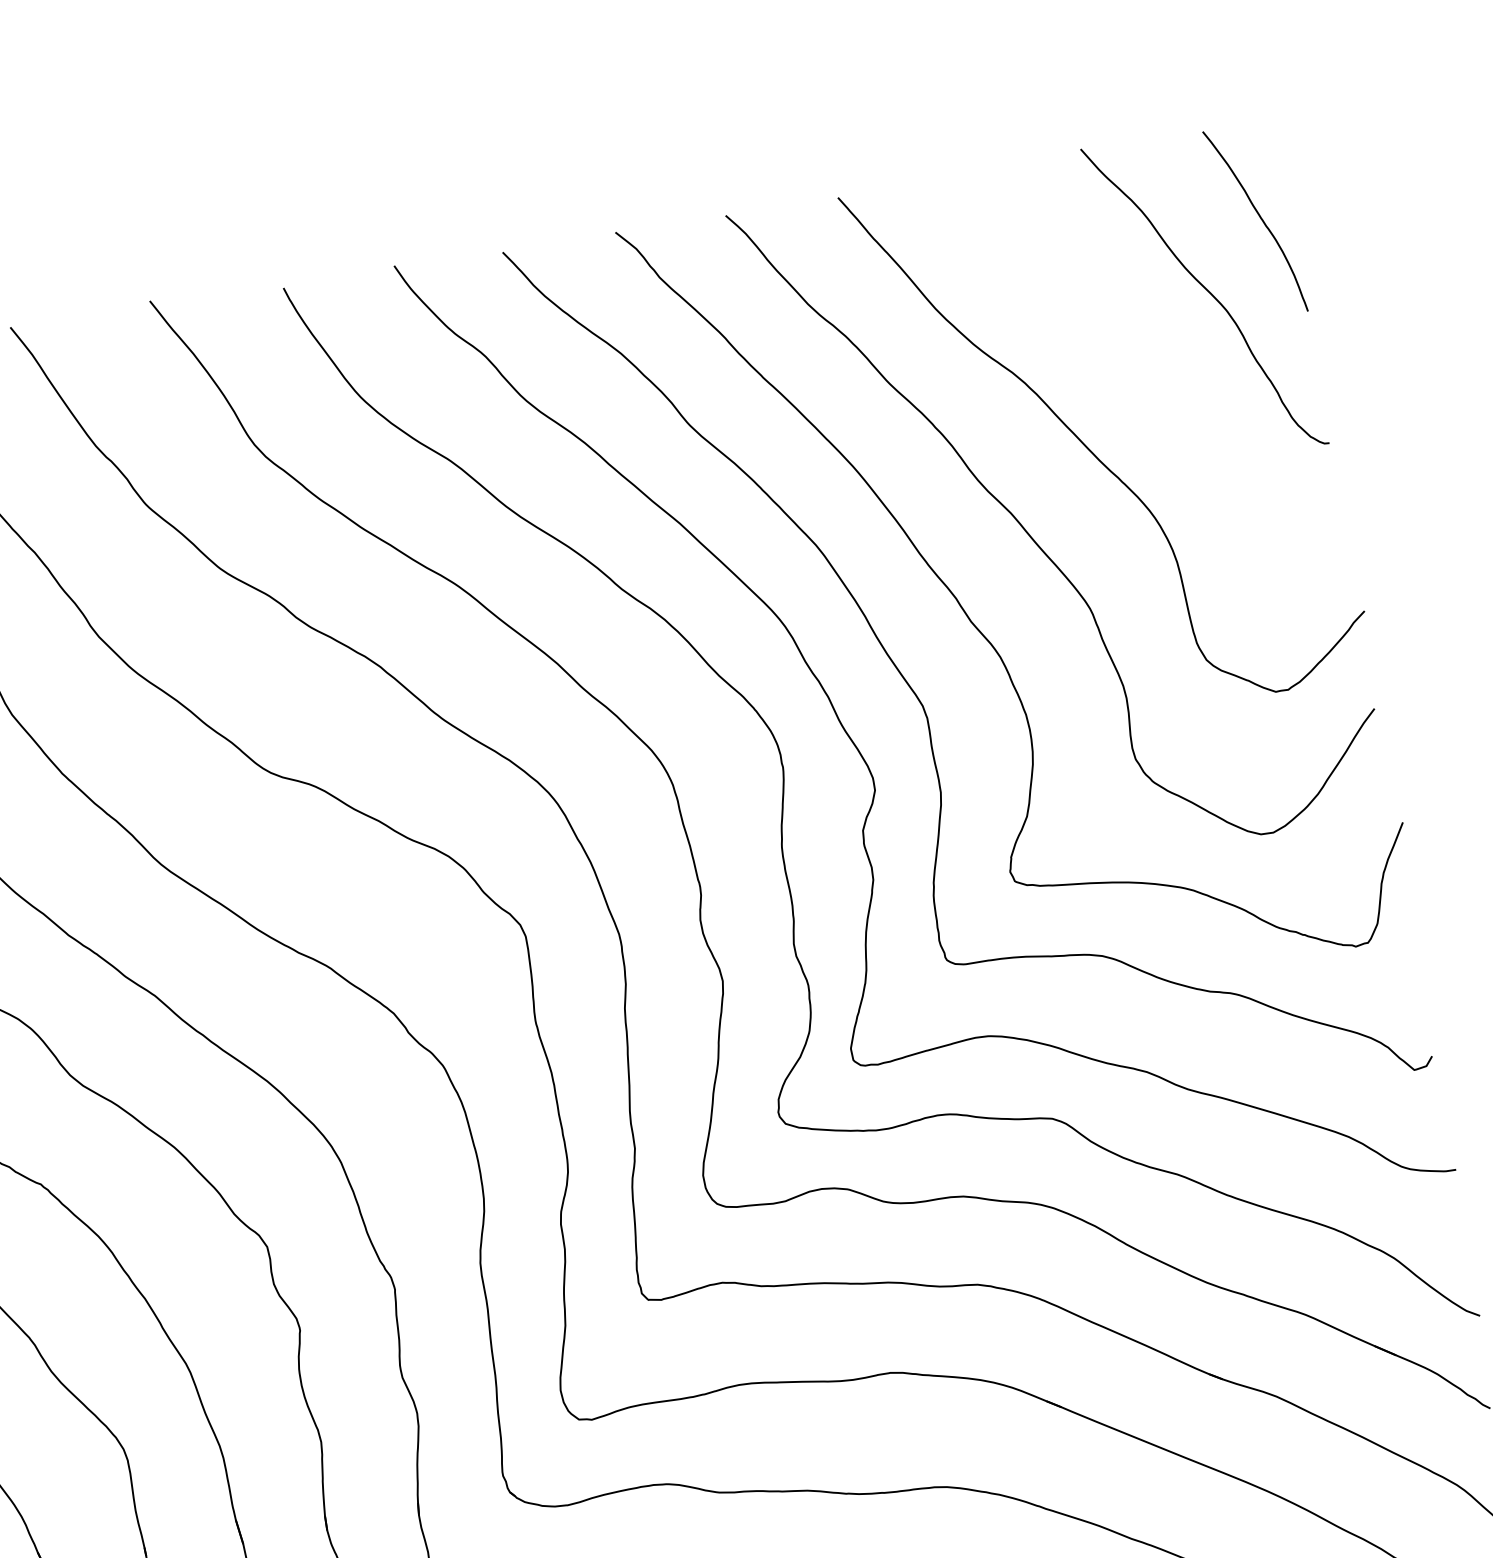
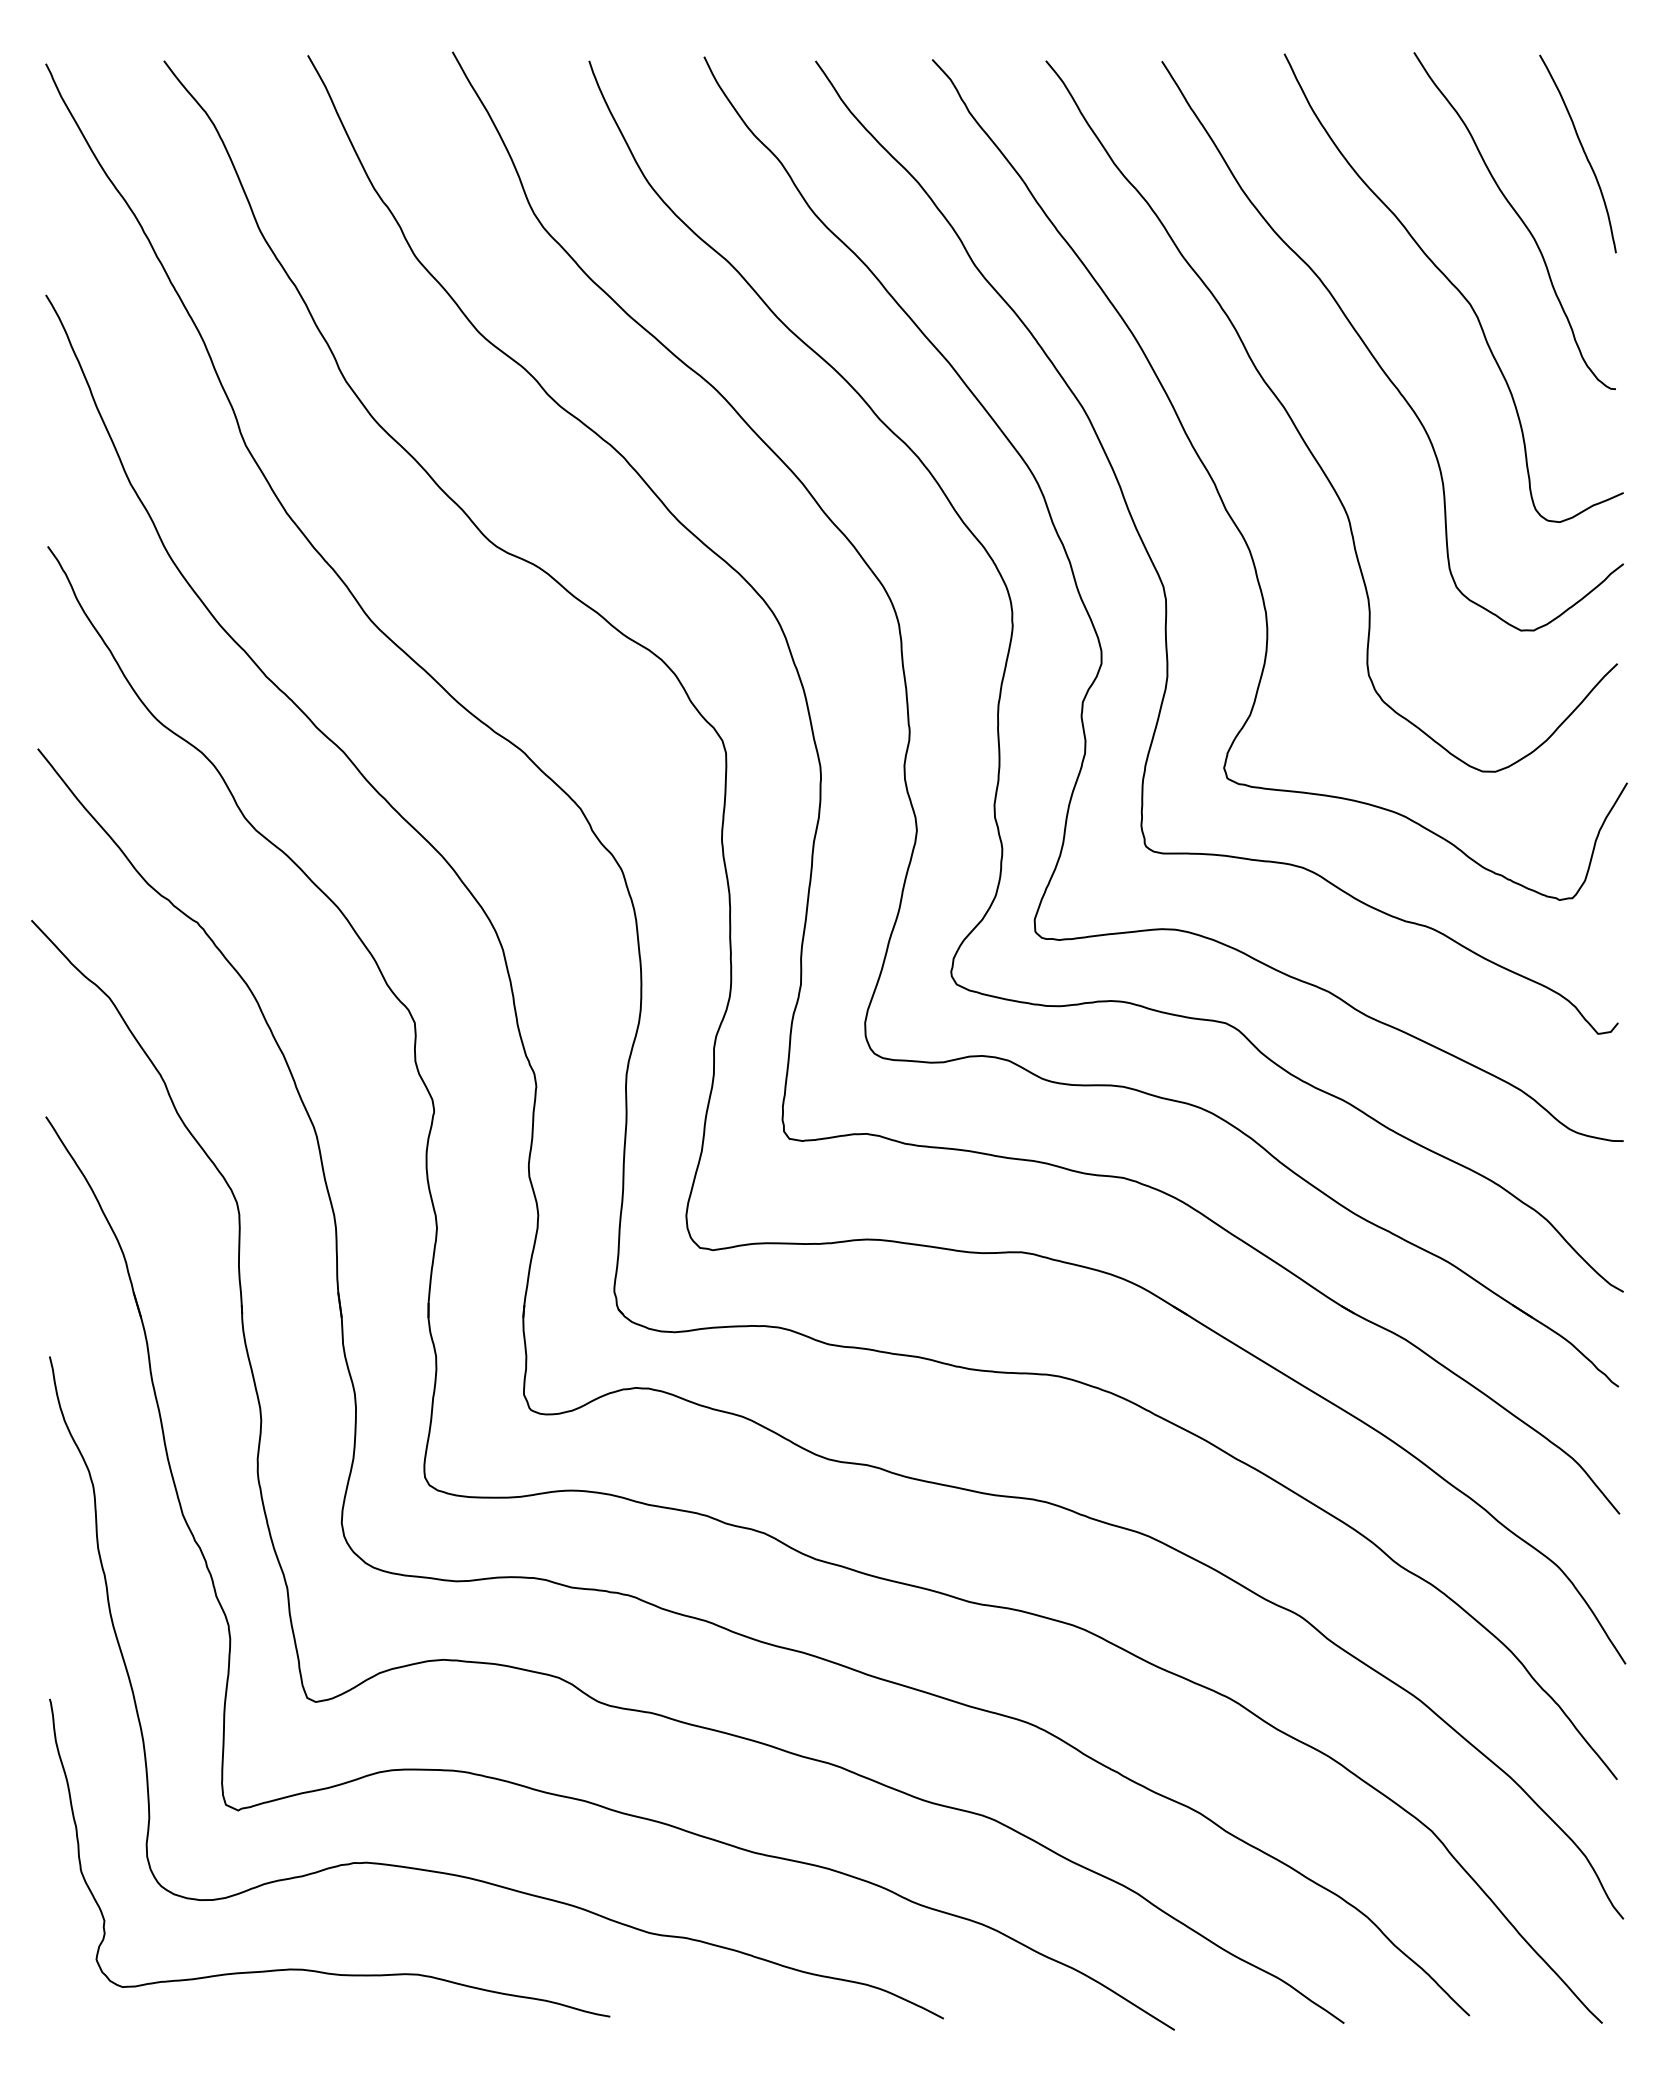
curve: (1155, 369) -> (1453, 286), added

